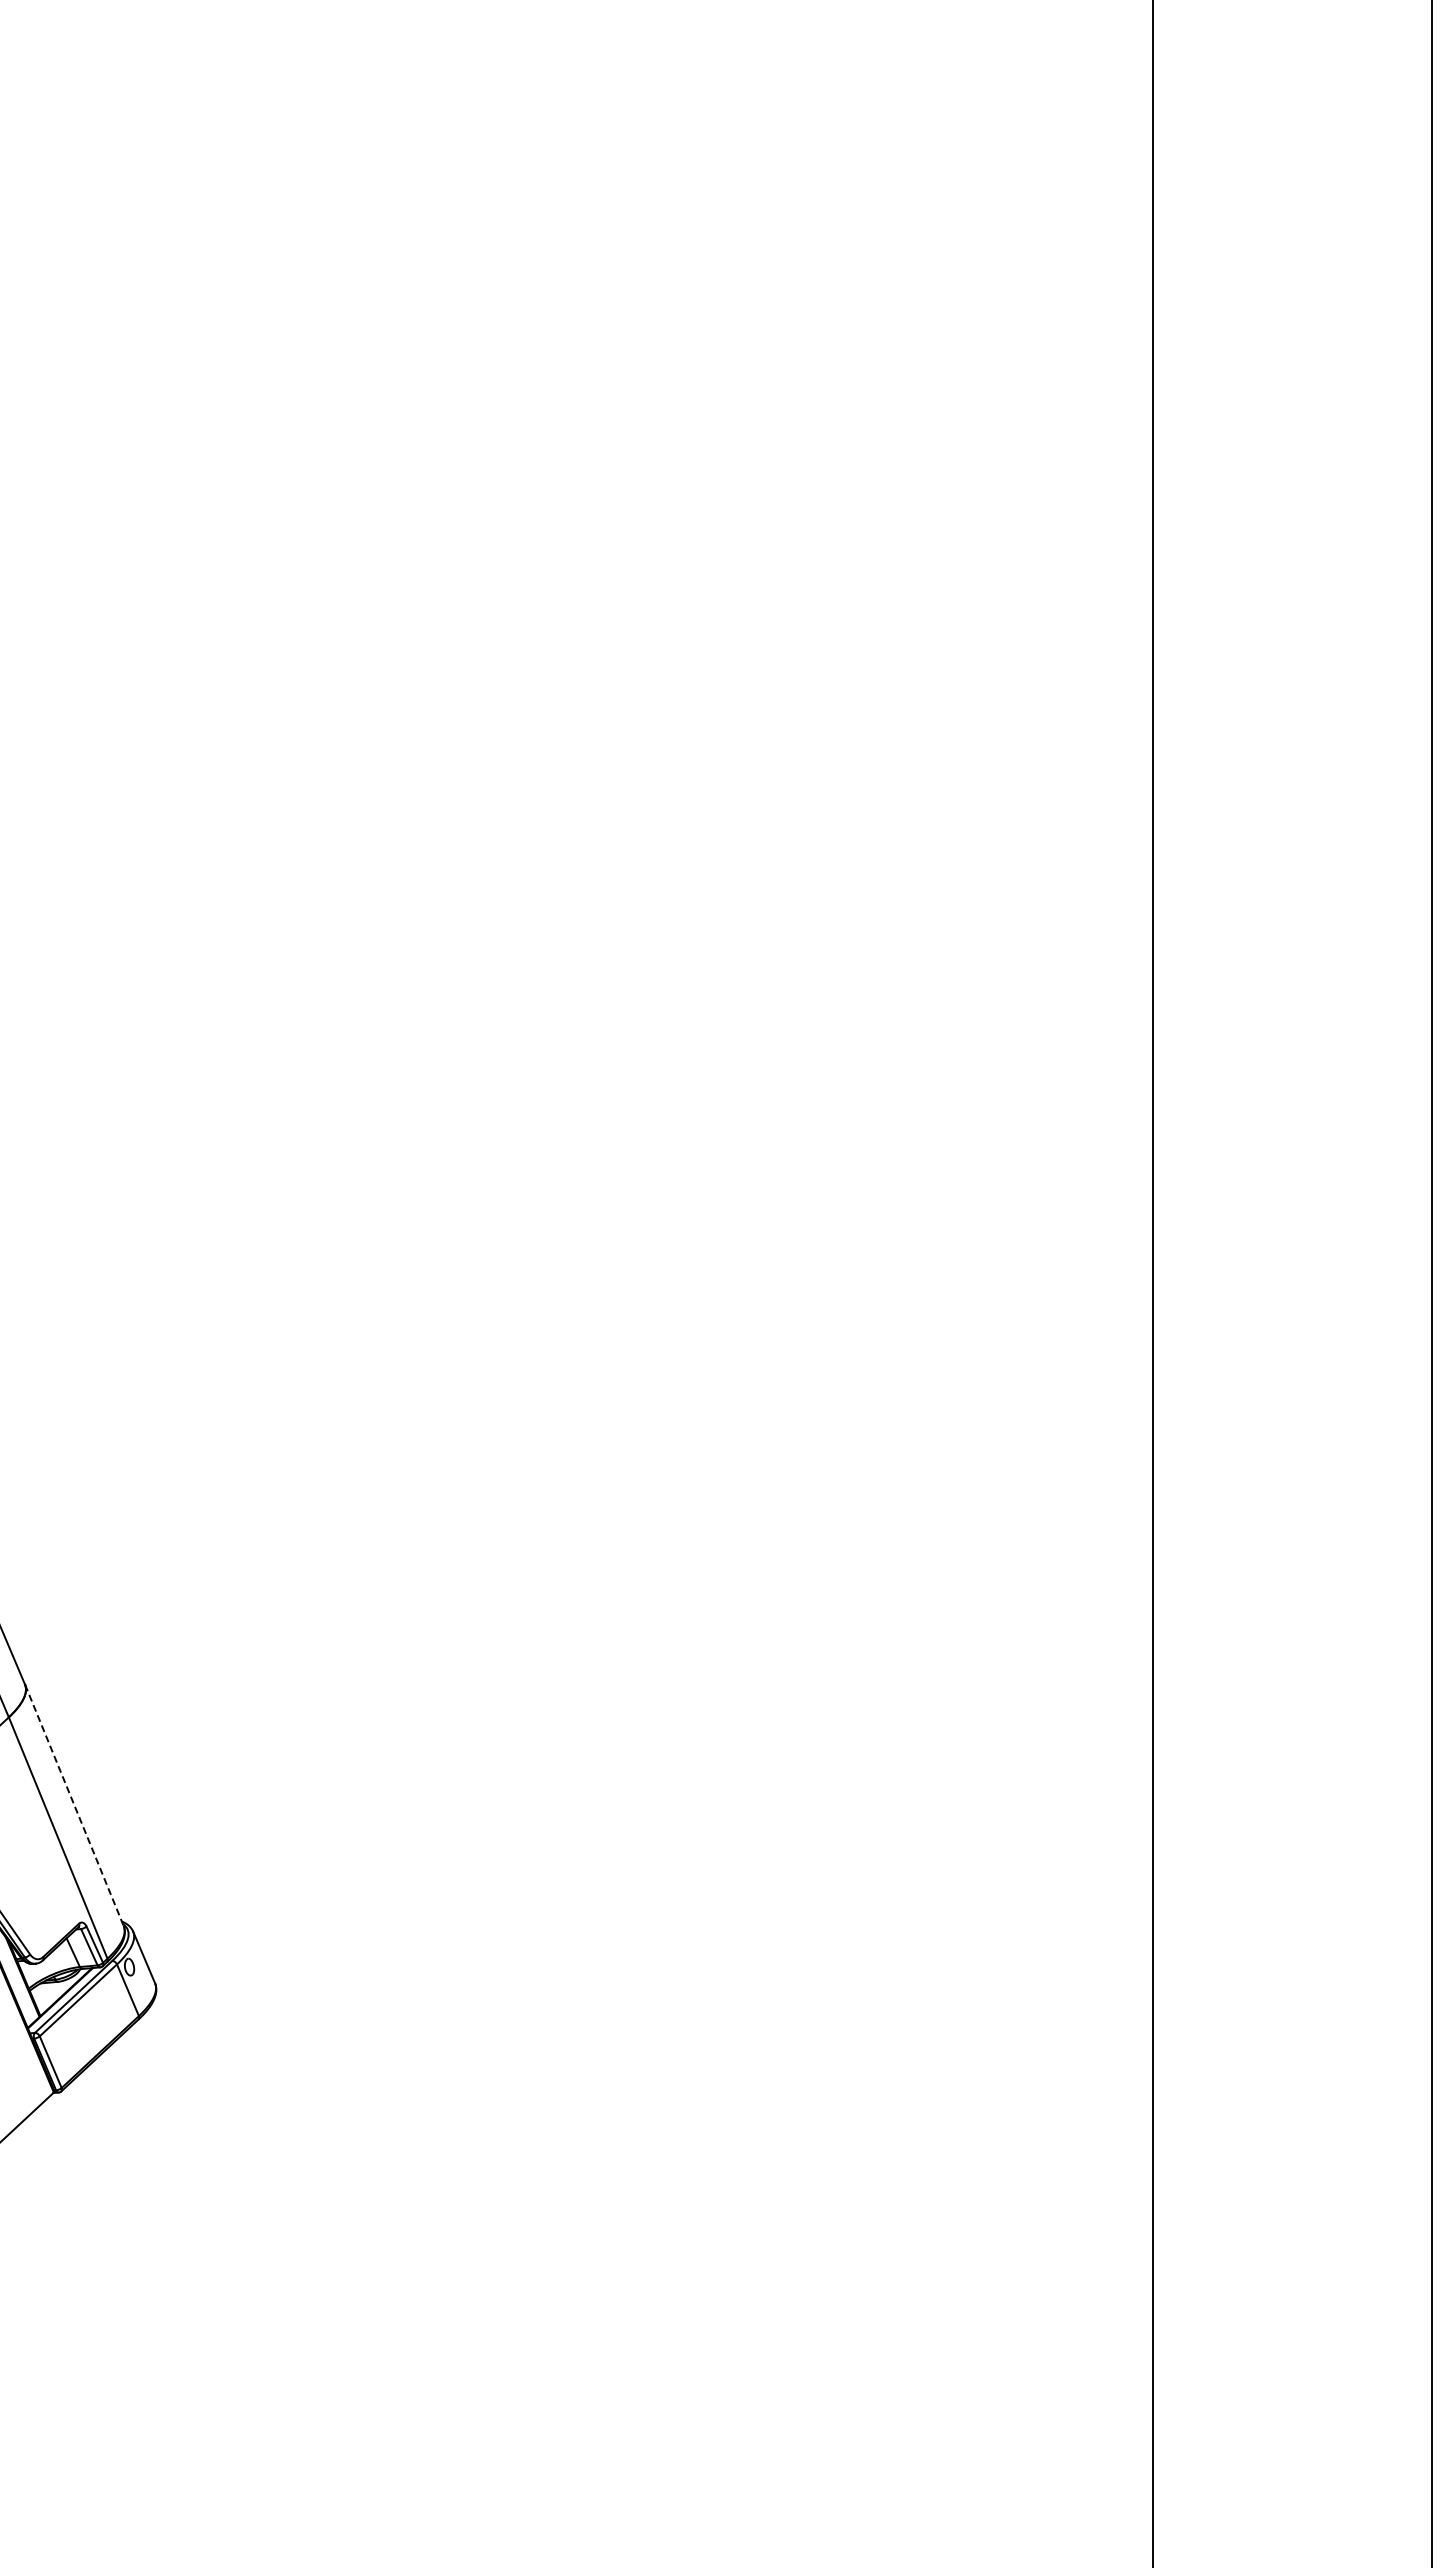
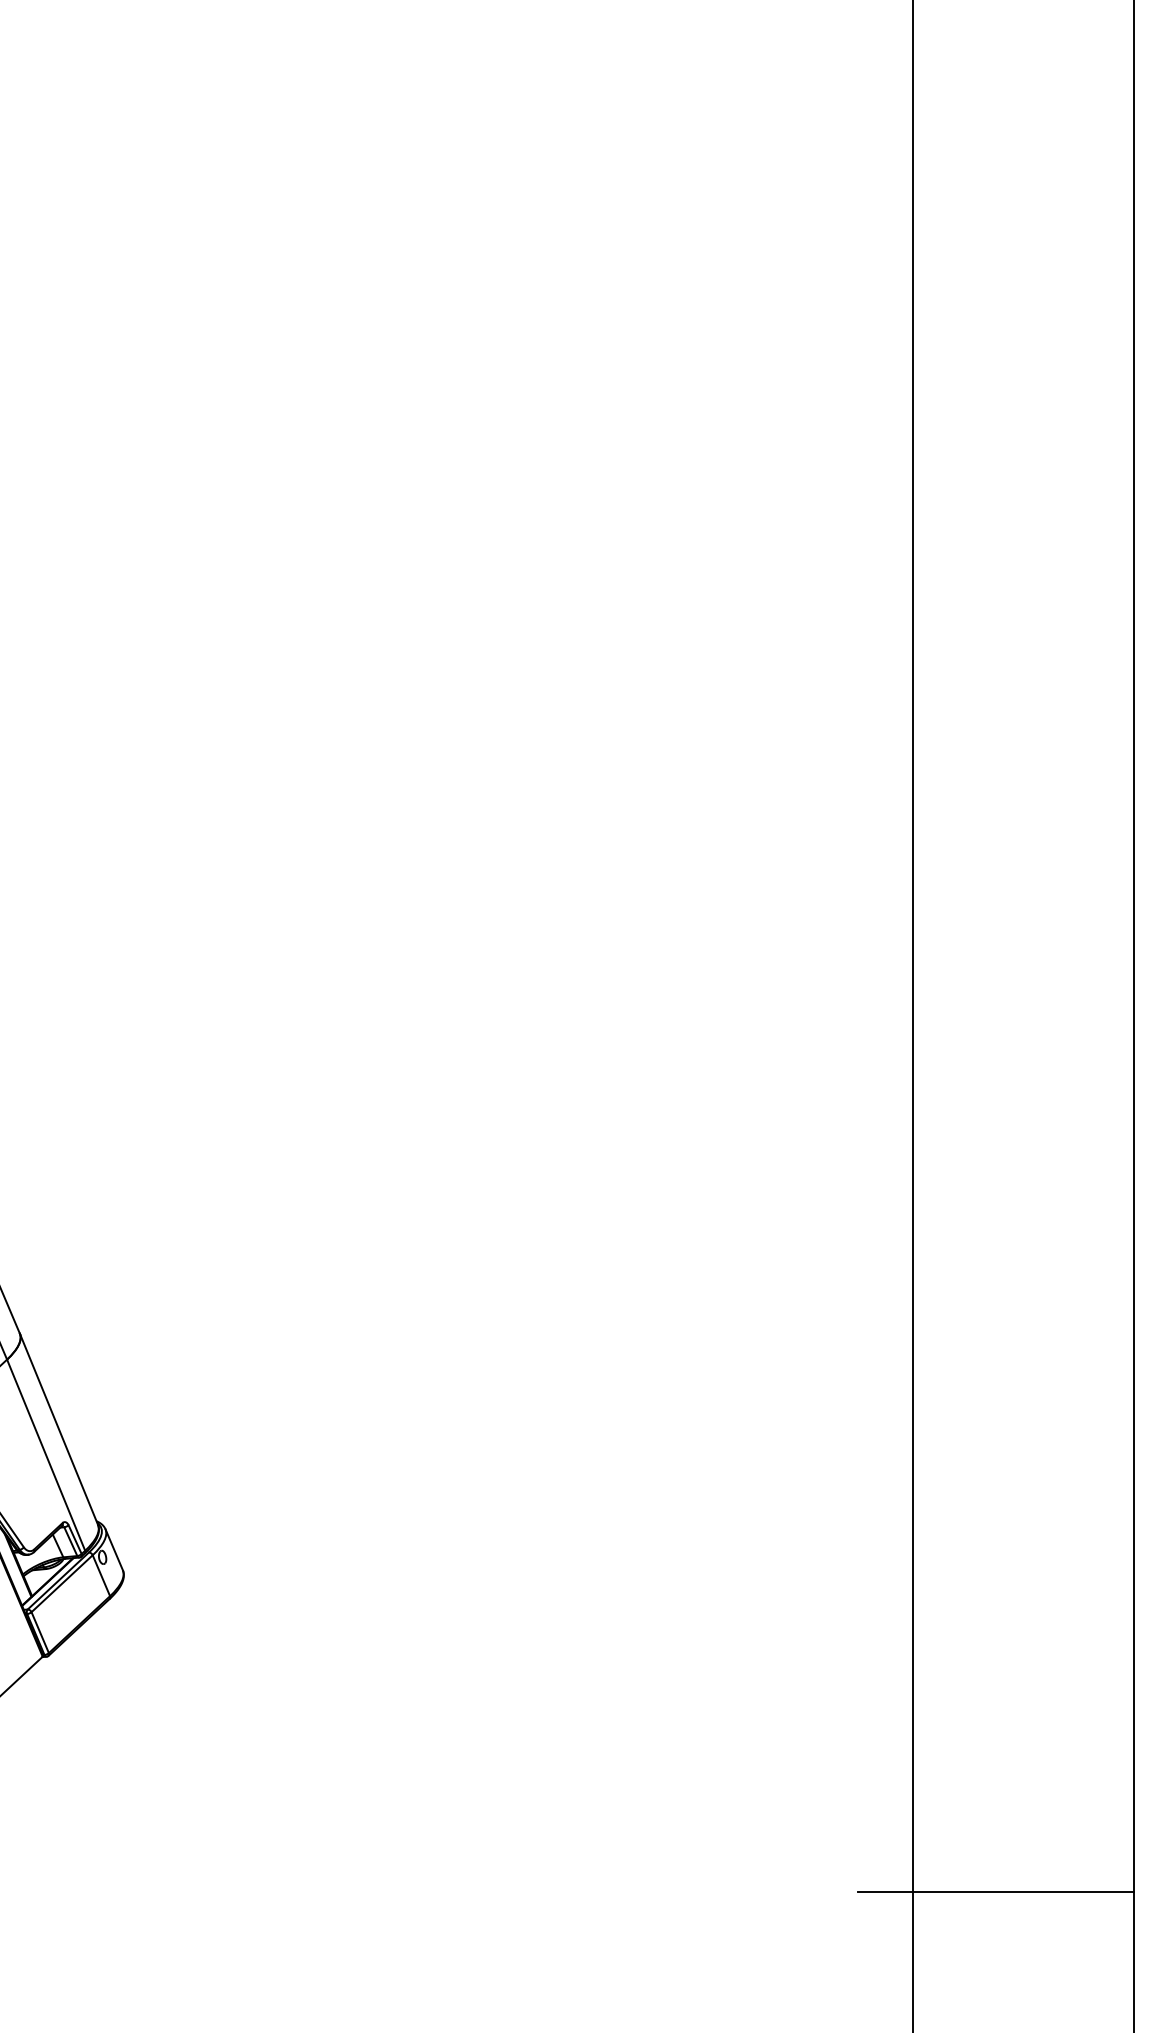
line: (74, 1805) -> (59, 1429), dashed -> solid
line: (1257, 2389) -> (995, 1891), added

